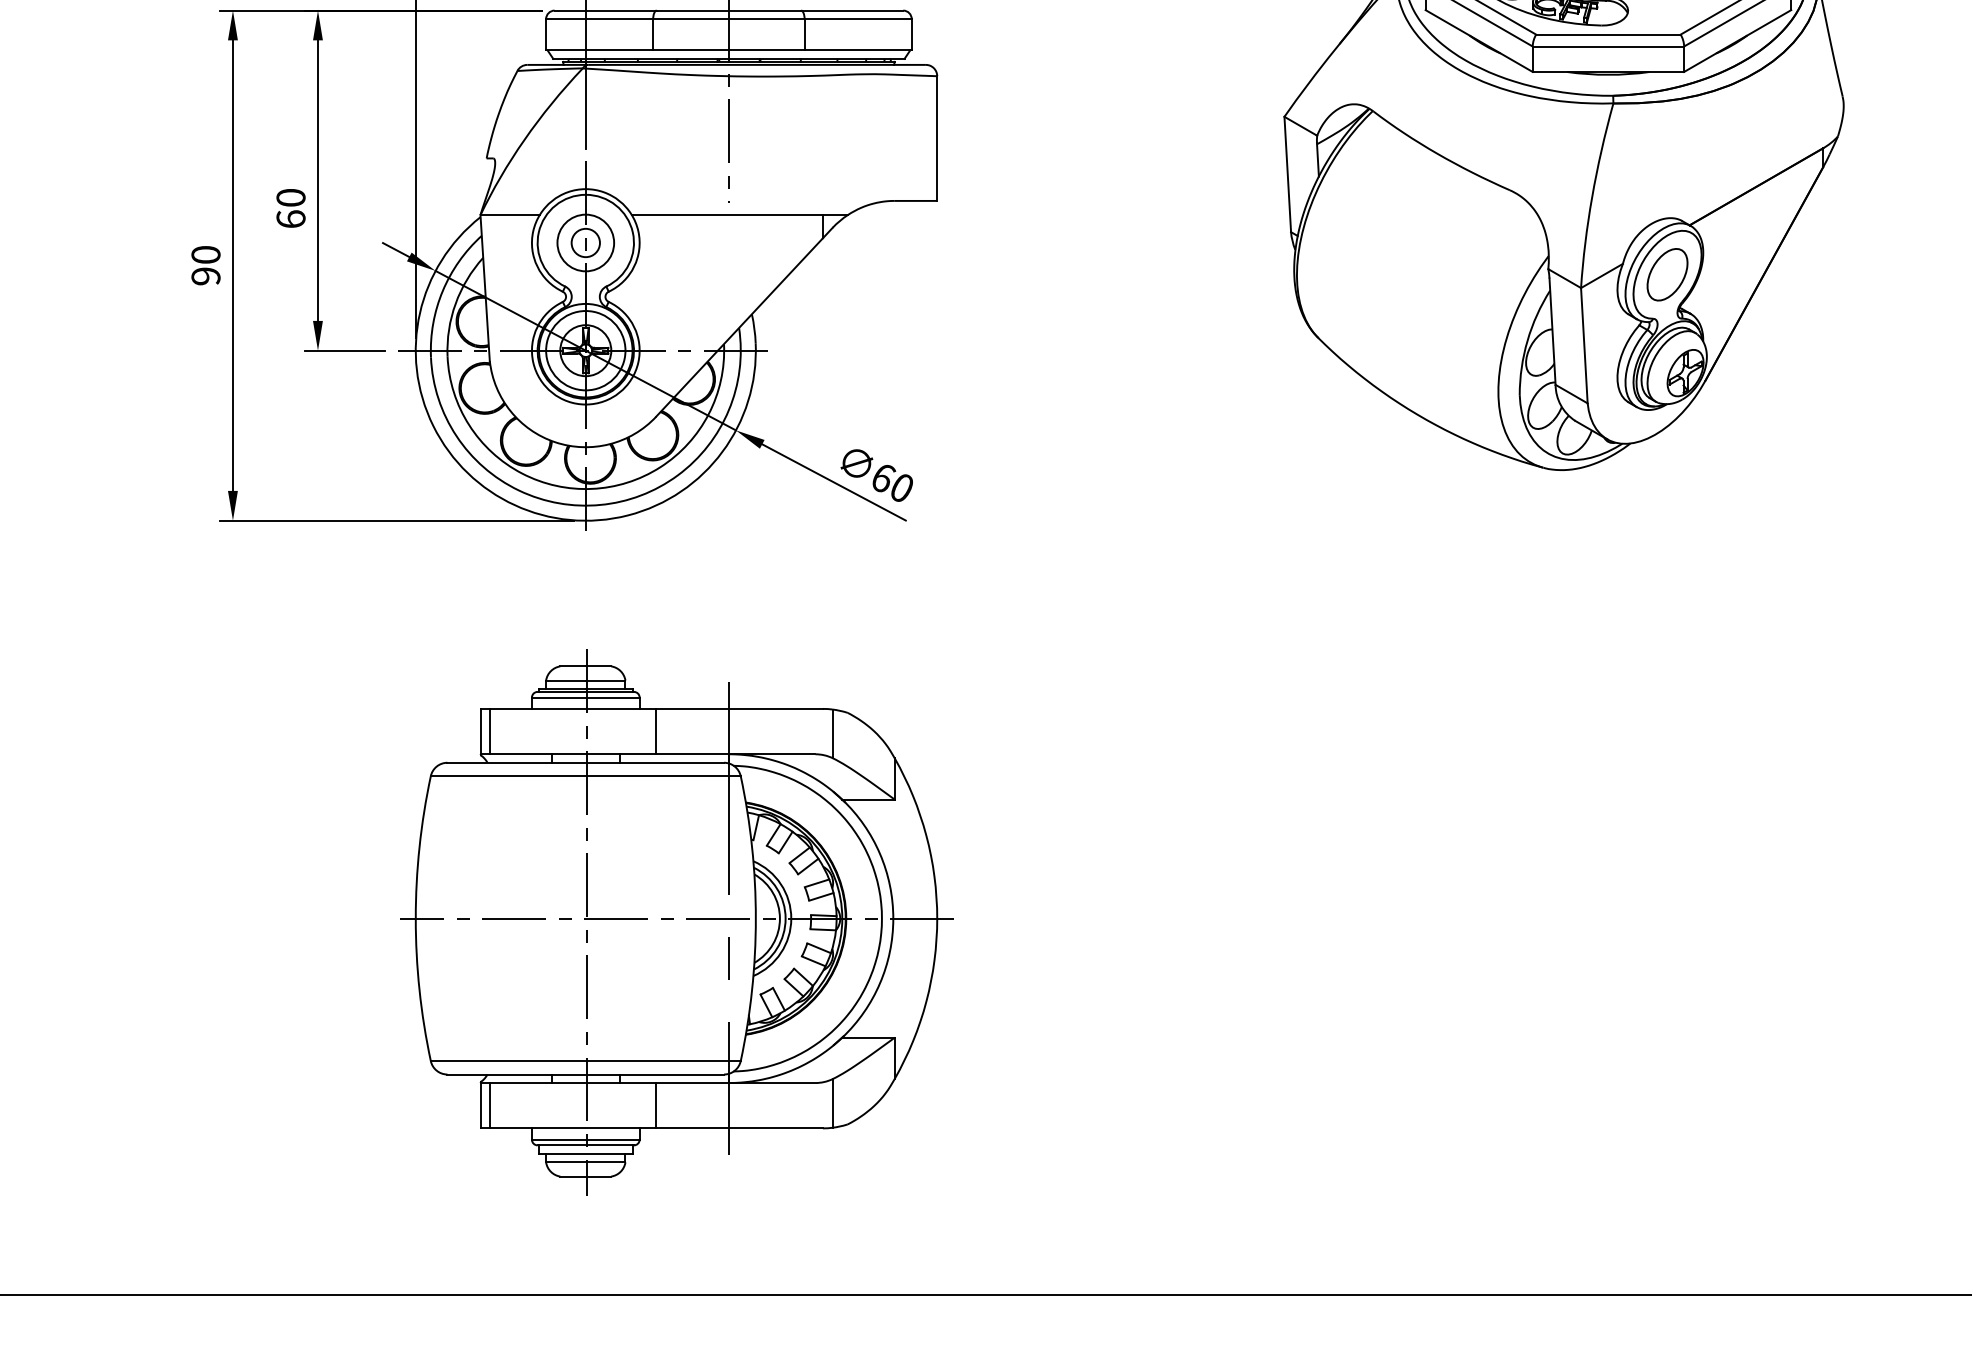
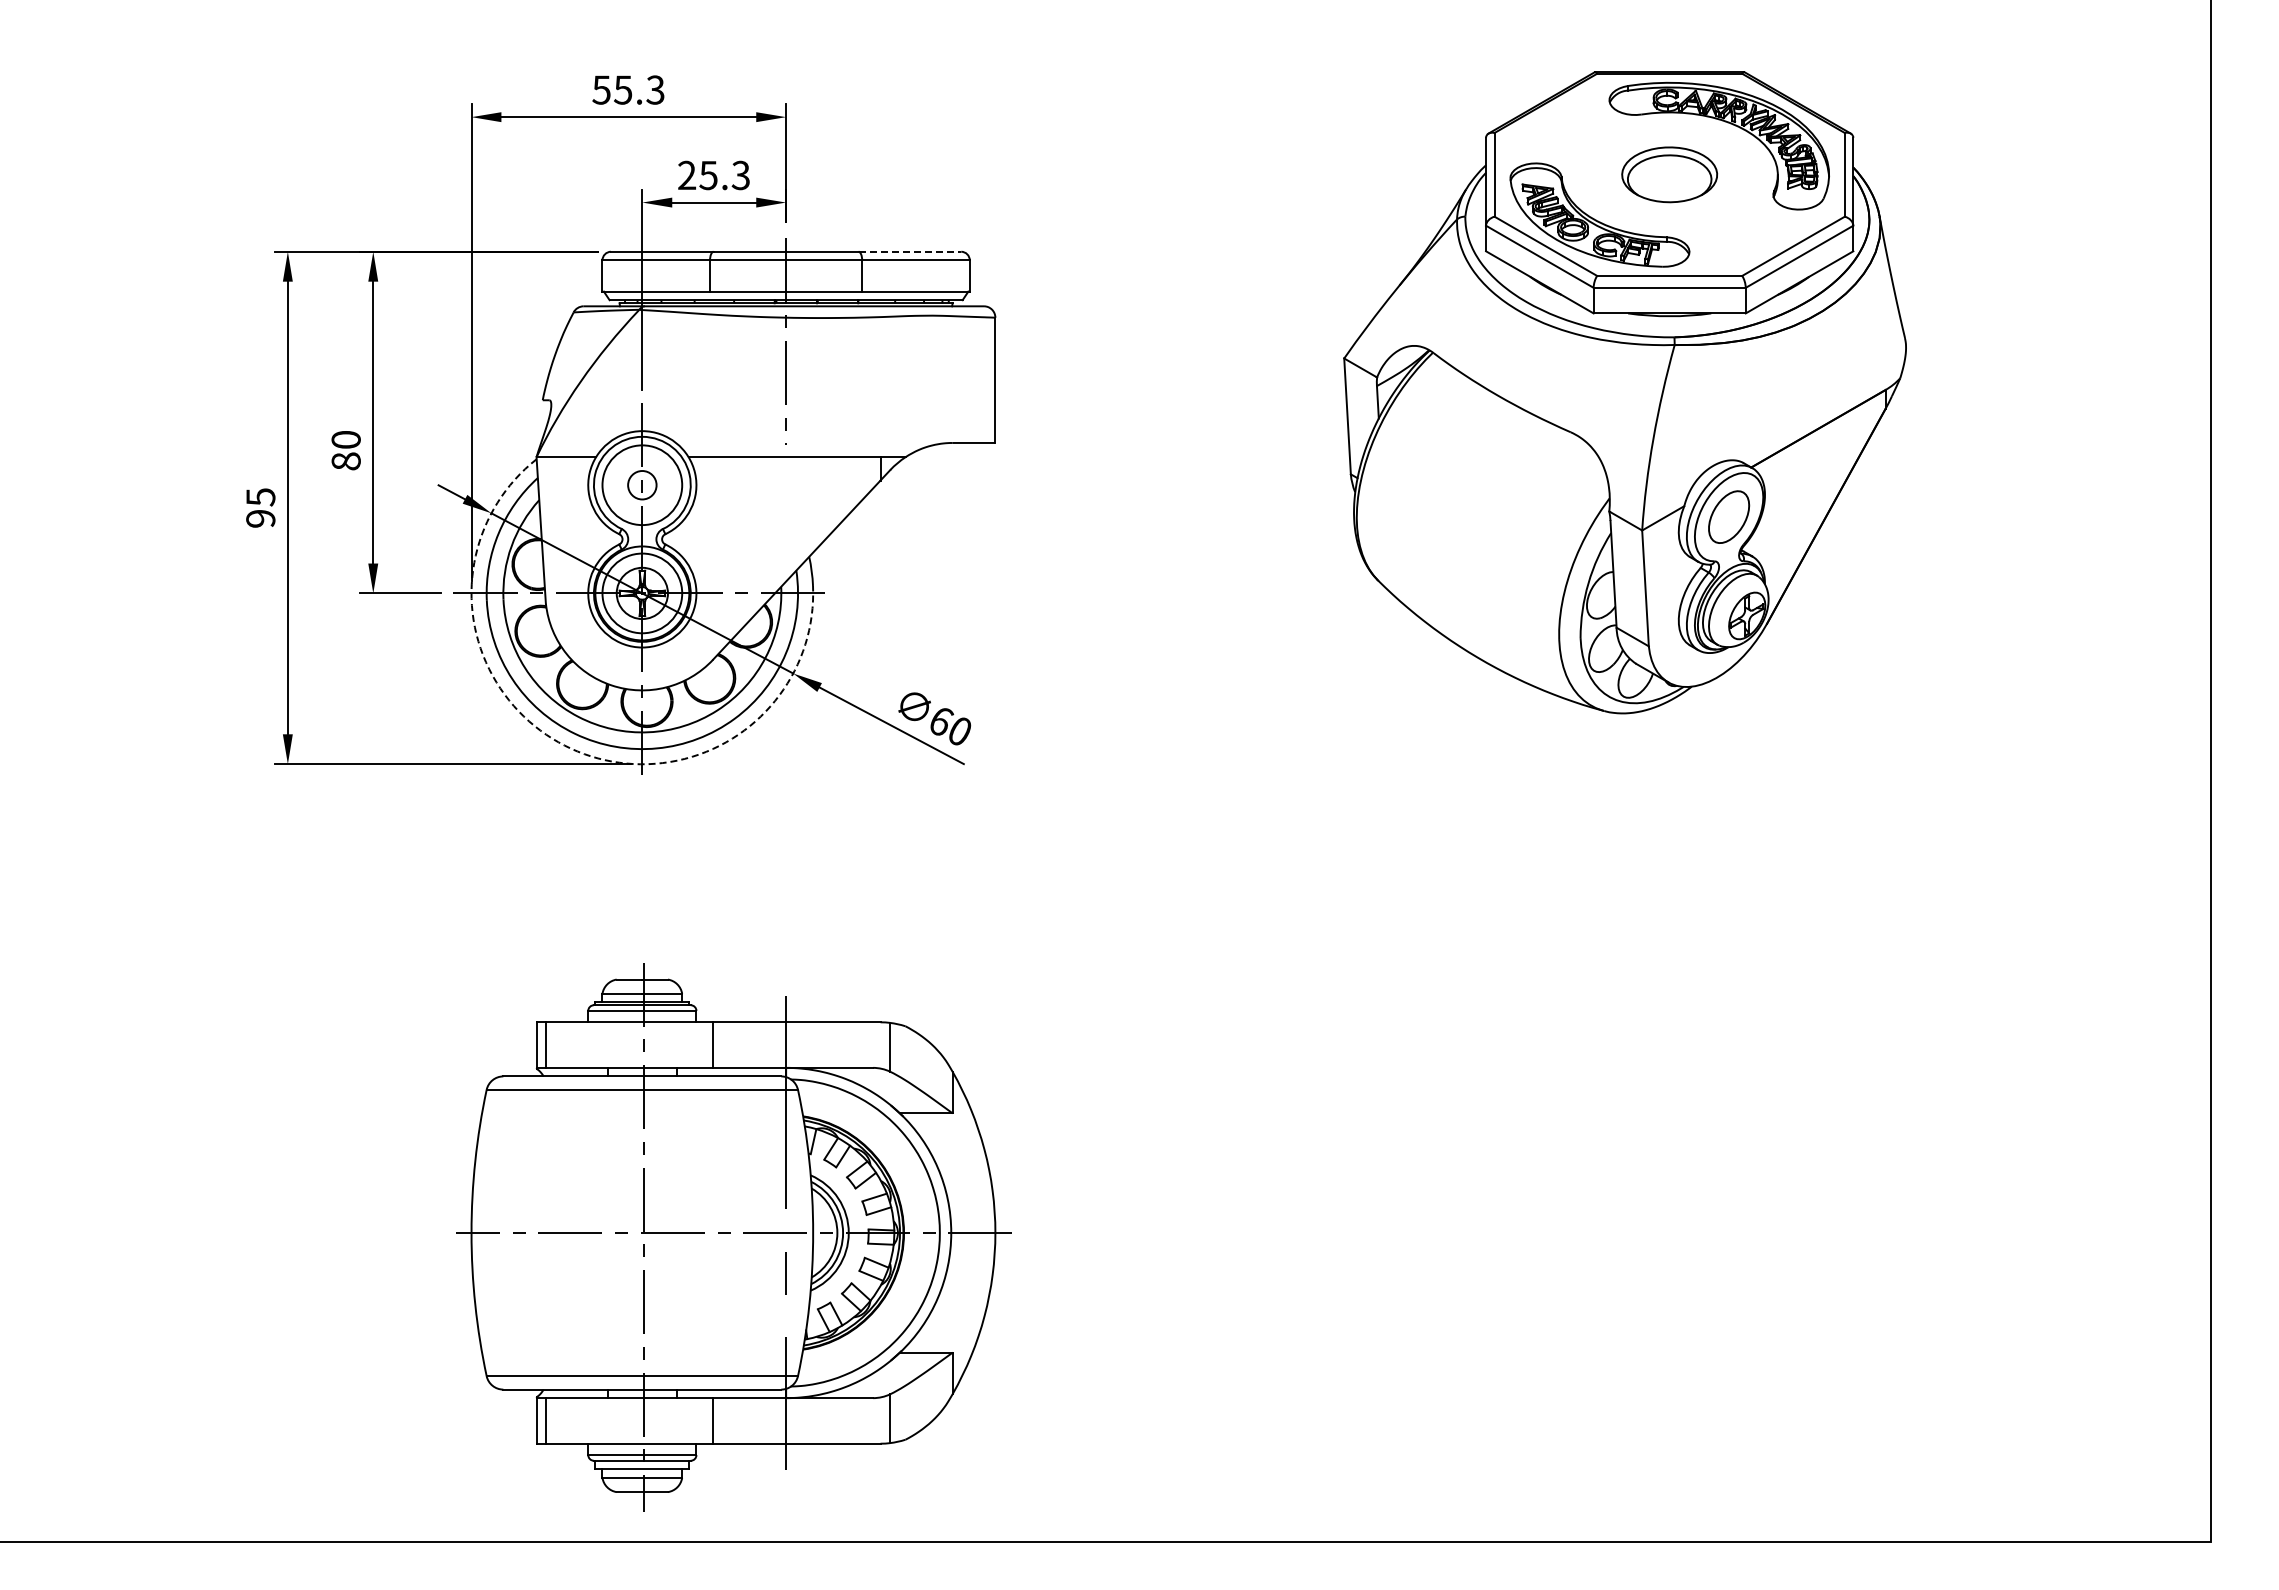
line: (852, 10) -> (910, 251), solid -> dashed
text: (290, 219) -> (345, 461), 60 -> 80
circle: (584, 242) -> (641, 484), size x1.4
text: (205, 255) -> (260, 497), 90 -> 95
arc: (515, 505) -> (571, 748), solid -> dashed
part: (676, 923) -> (733, 1237), moved

